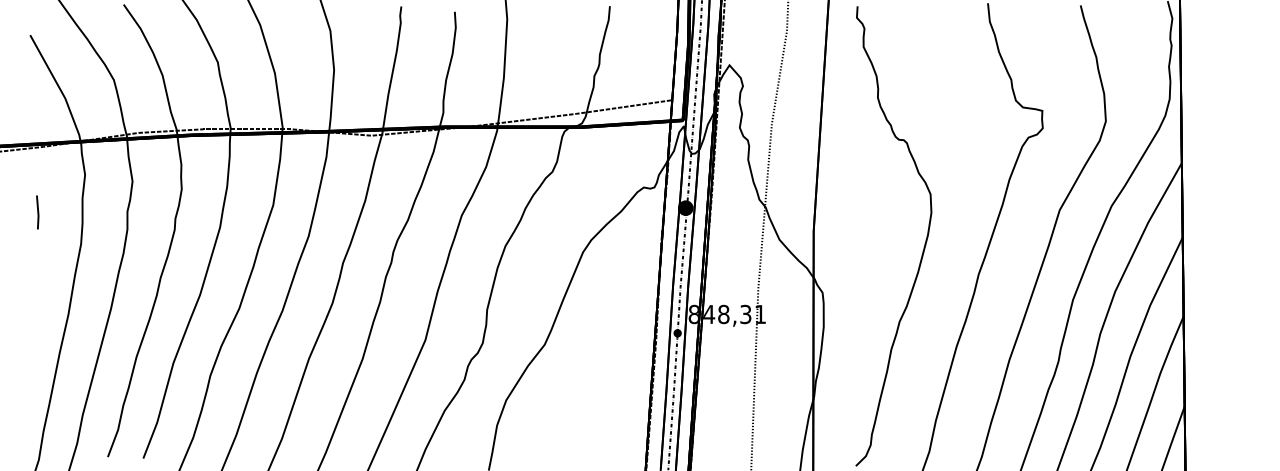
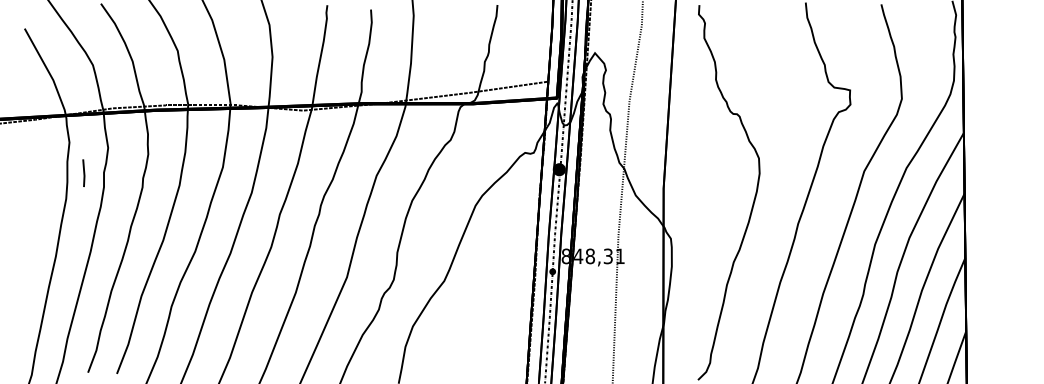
line: (37, 212) -> (83, 173), moved

